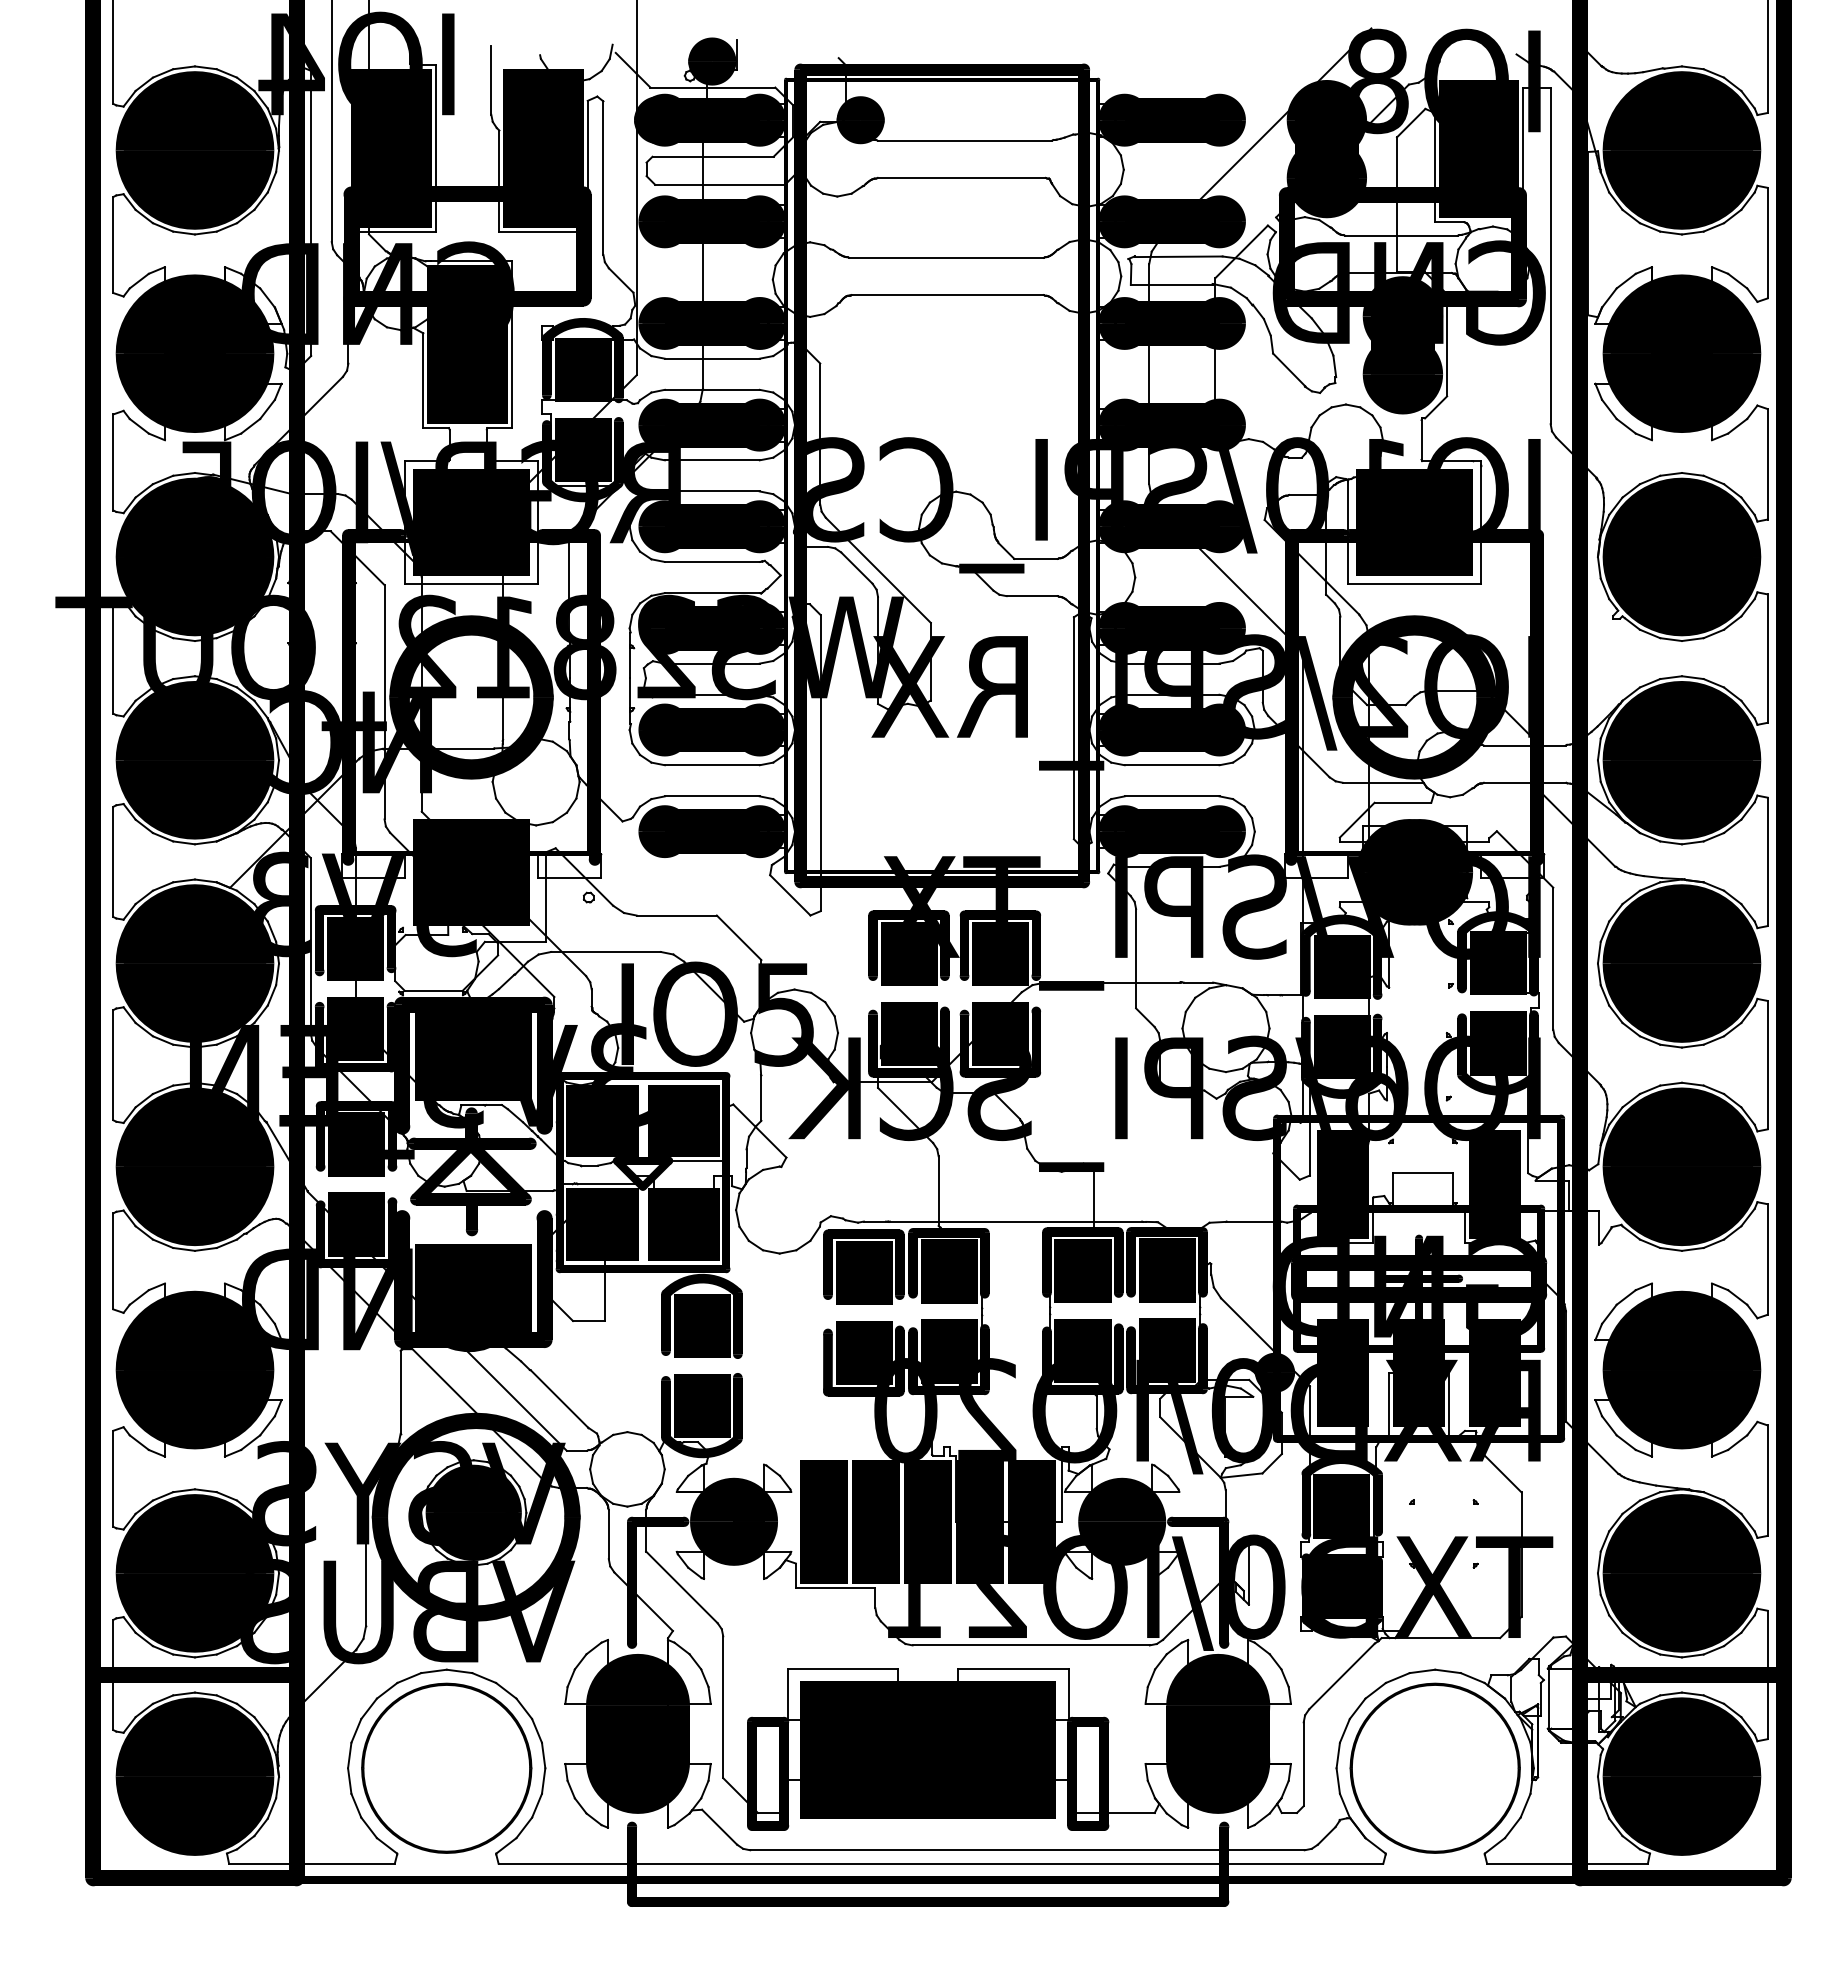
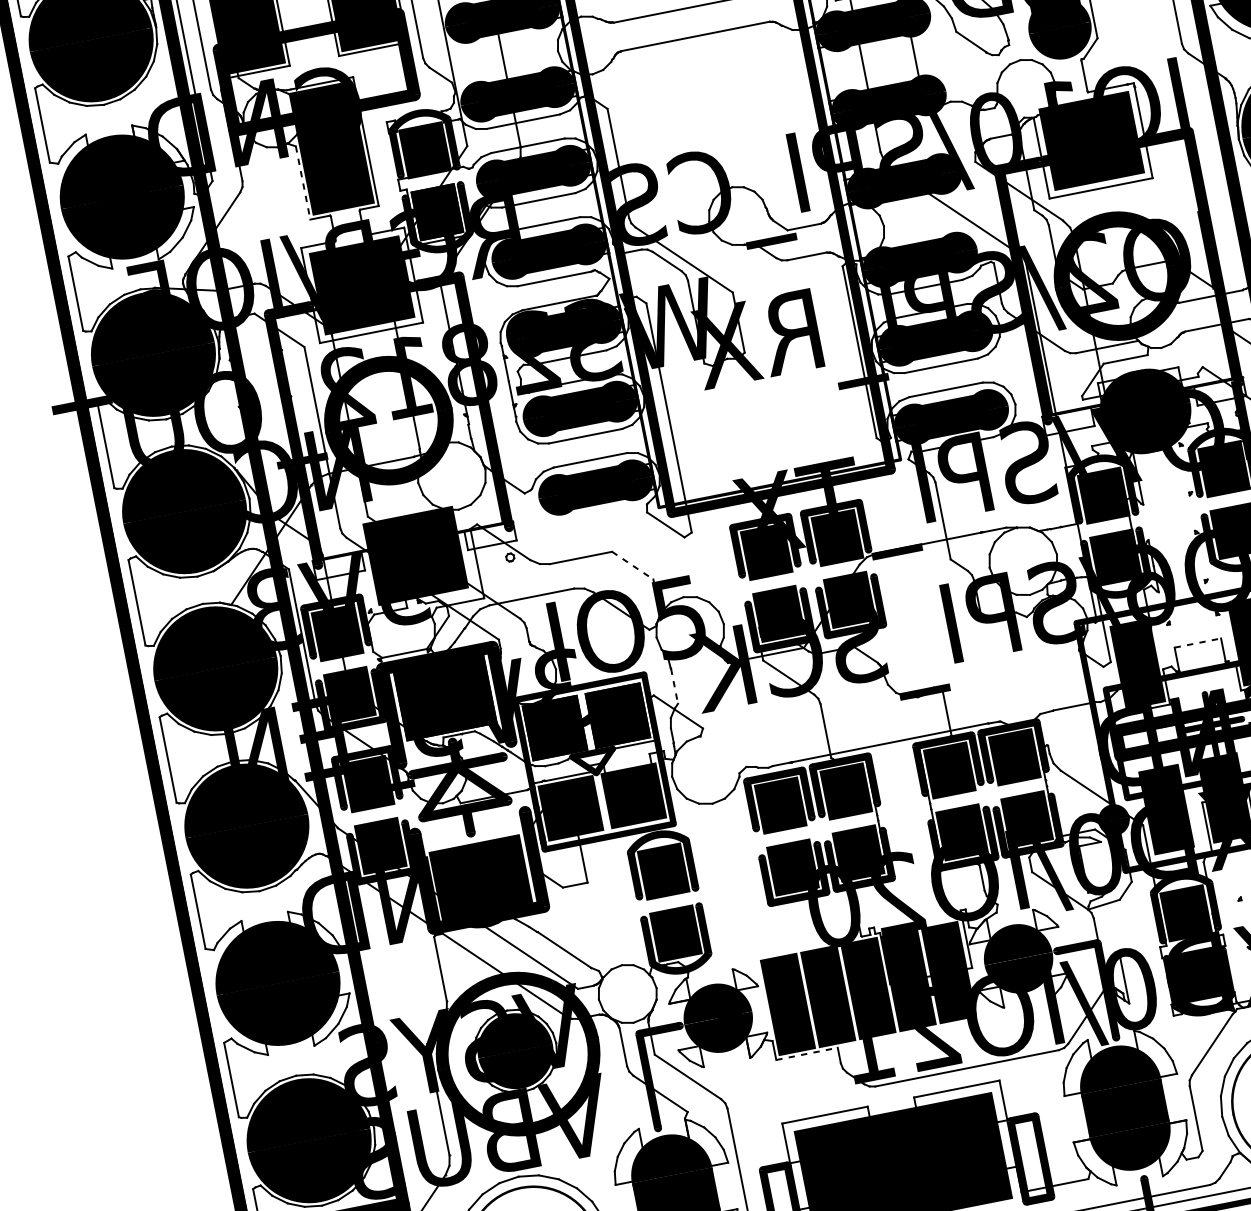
line: (423, 381) -> (303, 183), solid -> dashed
line: (739, 937) -> (632, 565), solid -> dashed
line: (761, 1098) -> (674, 686), solid -> dashed
line: (1423, 1173) -> (1198, 643), solid -> dashed
line: (835, 1588) -> (806, 1054), solid -> dashed

